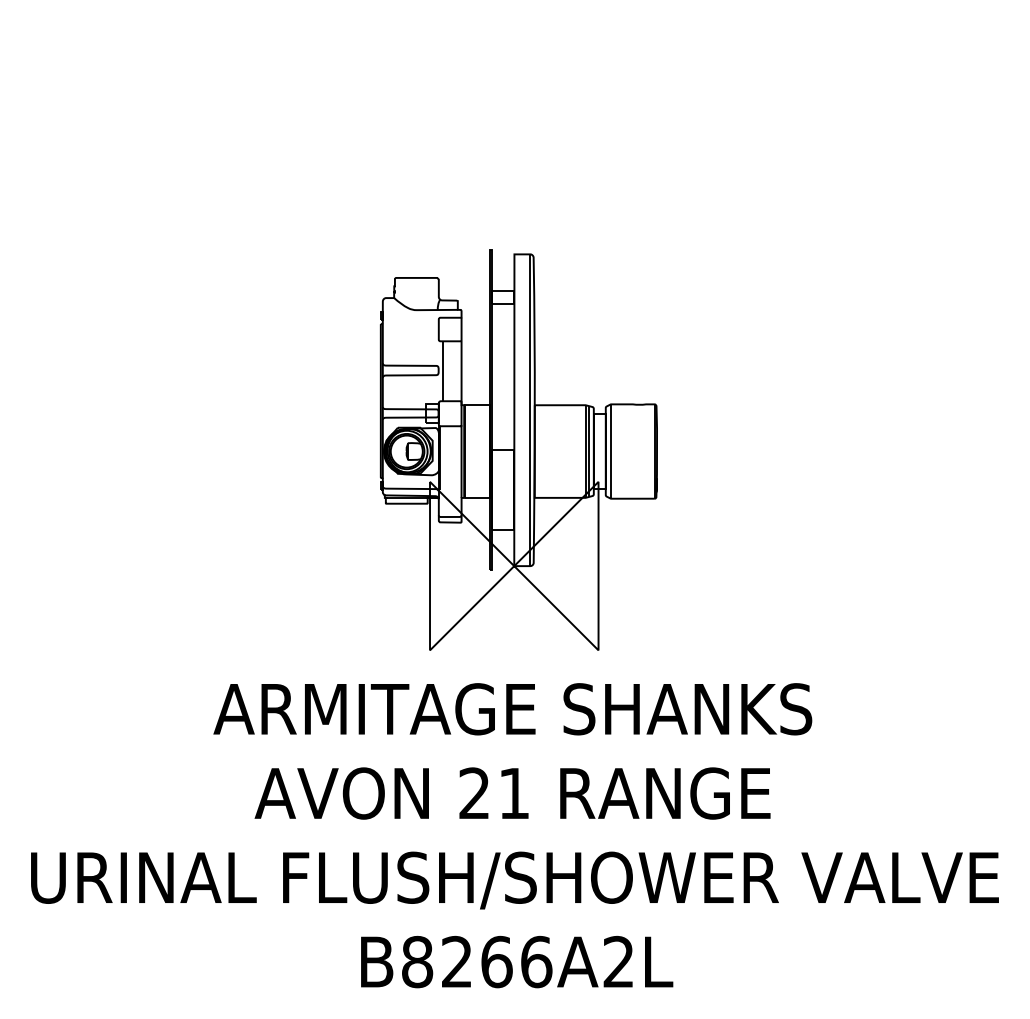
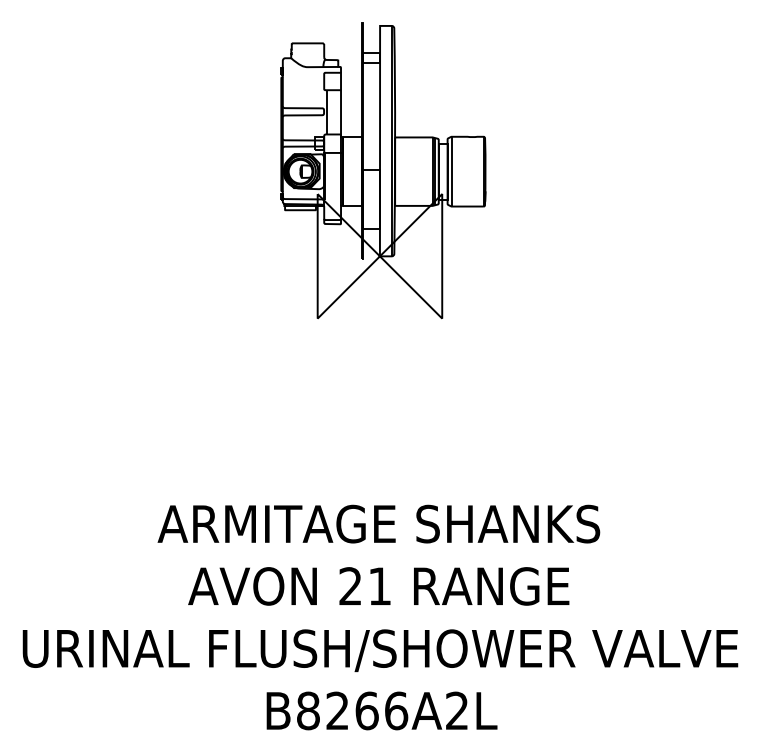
part: (519, 449) -> (383, 170), moved

